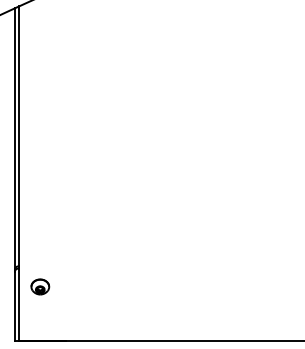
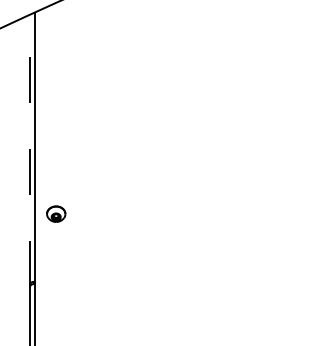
line: (14, 139) -> (29, 150), solid -> dashed
part: (40, 286) -> (56, 213), moved

